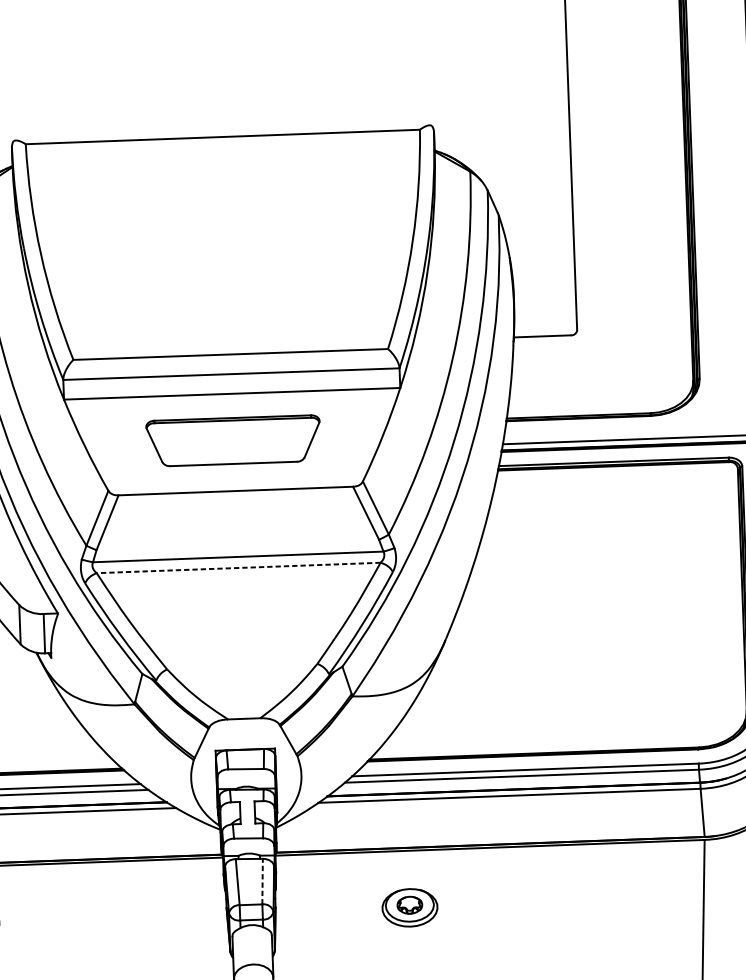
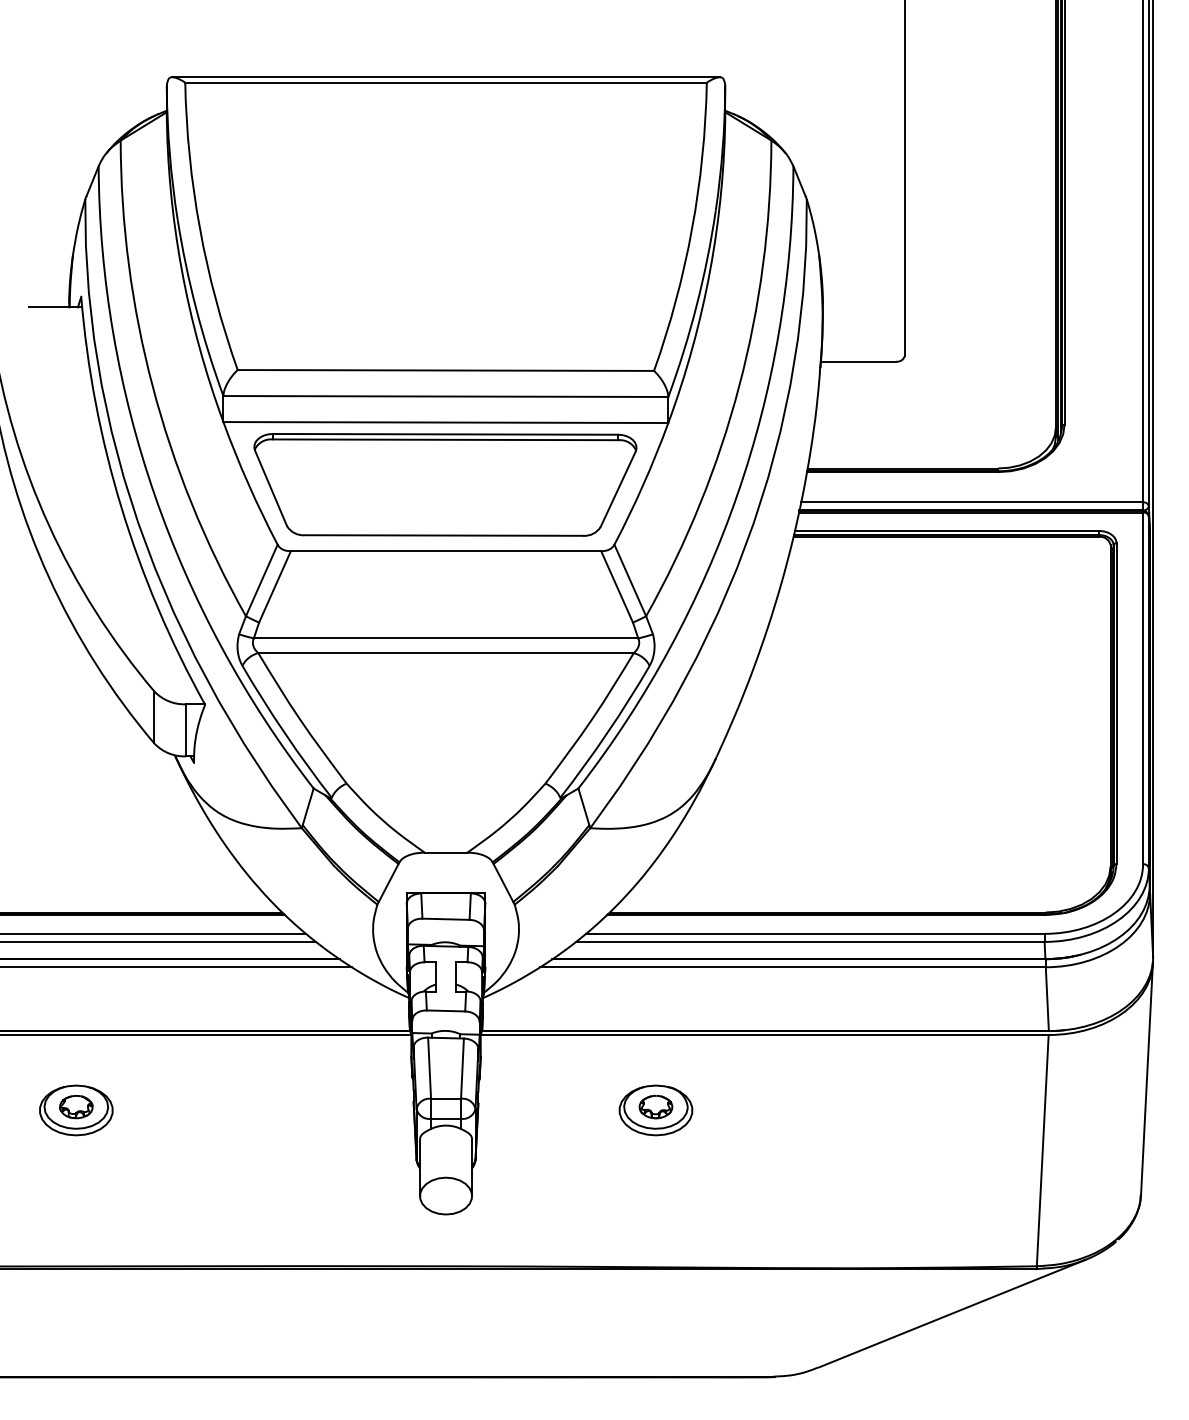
line: (222, 133) -> (445, 77), added
part: (233, 440) -> (445, 484), size x1.67
line: (239, 568) -> (446, 653), dashed -> solid
line: (262, 881) -> (462, 1068), dashed -> solid

